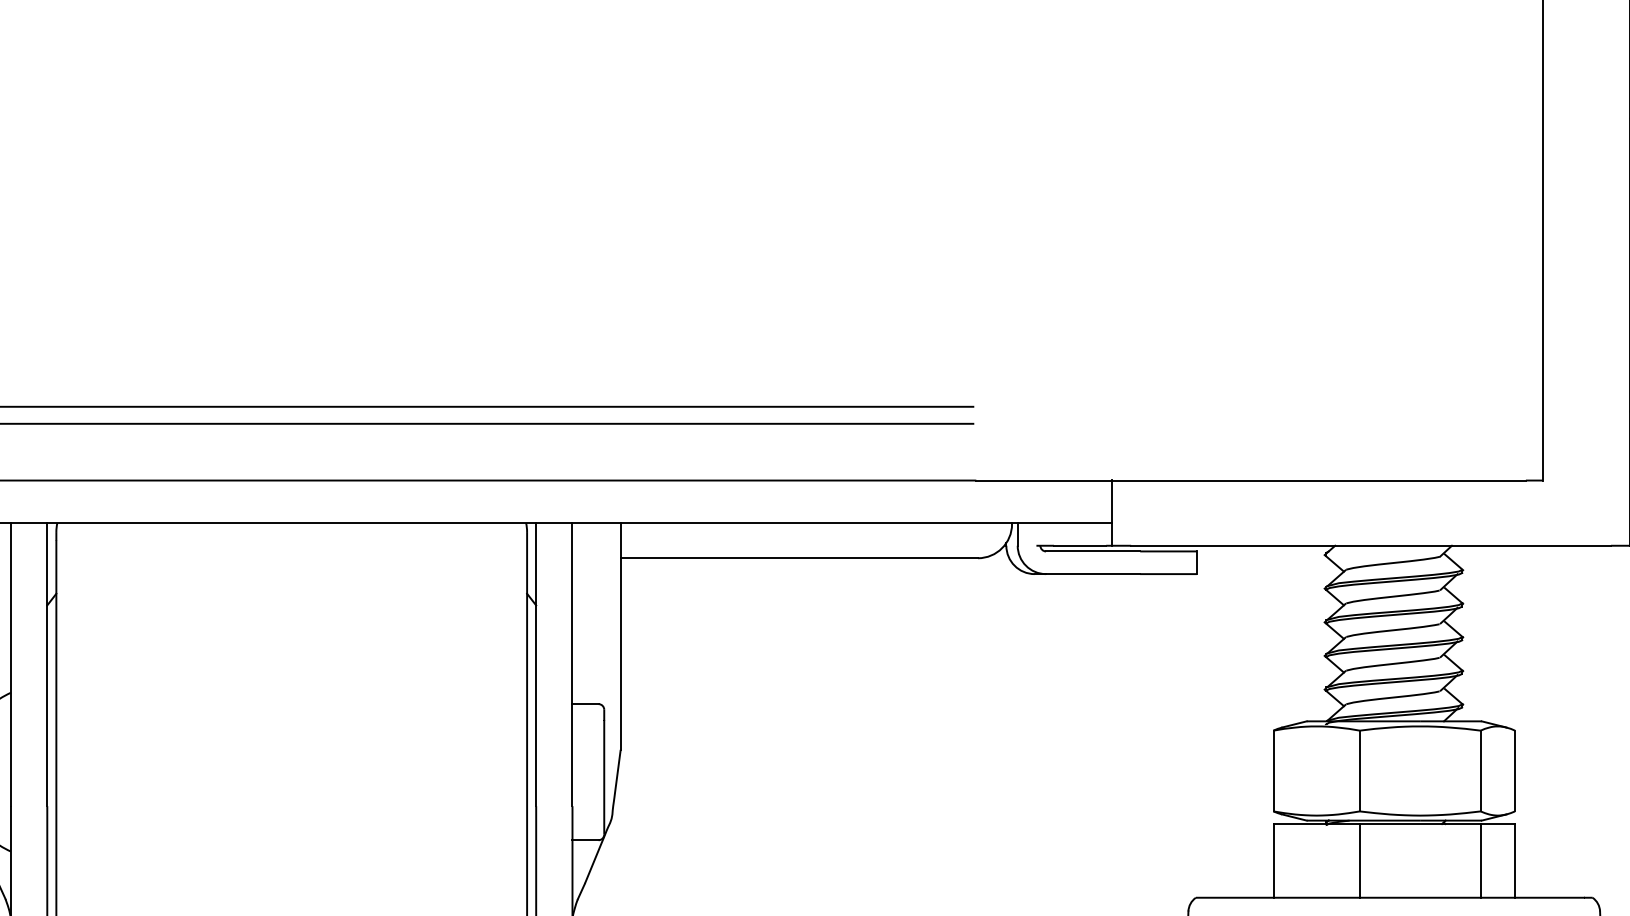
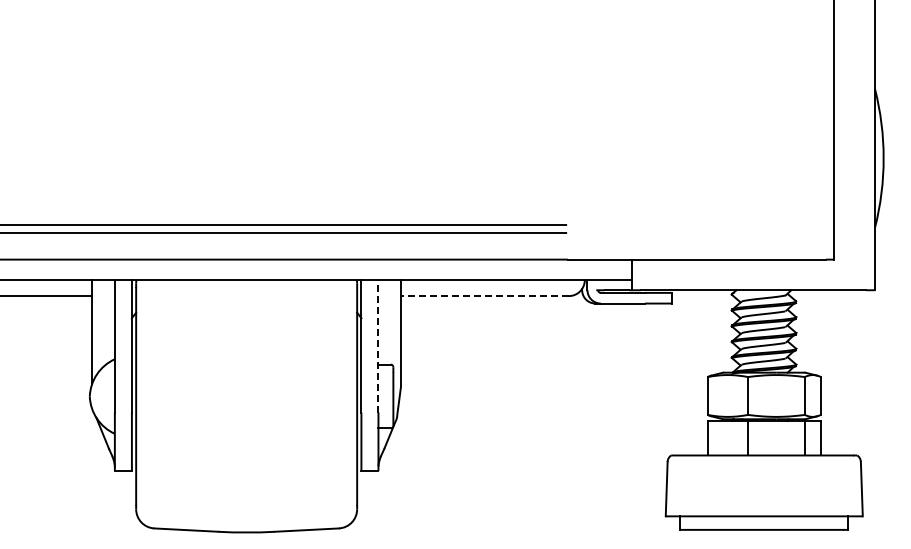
line: (798, 559) -> (484, 296), solid -> dashed
line: (572, 663) -> (378, 345), solid -> dashed

